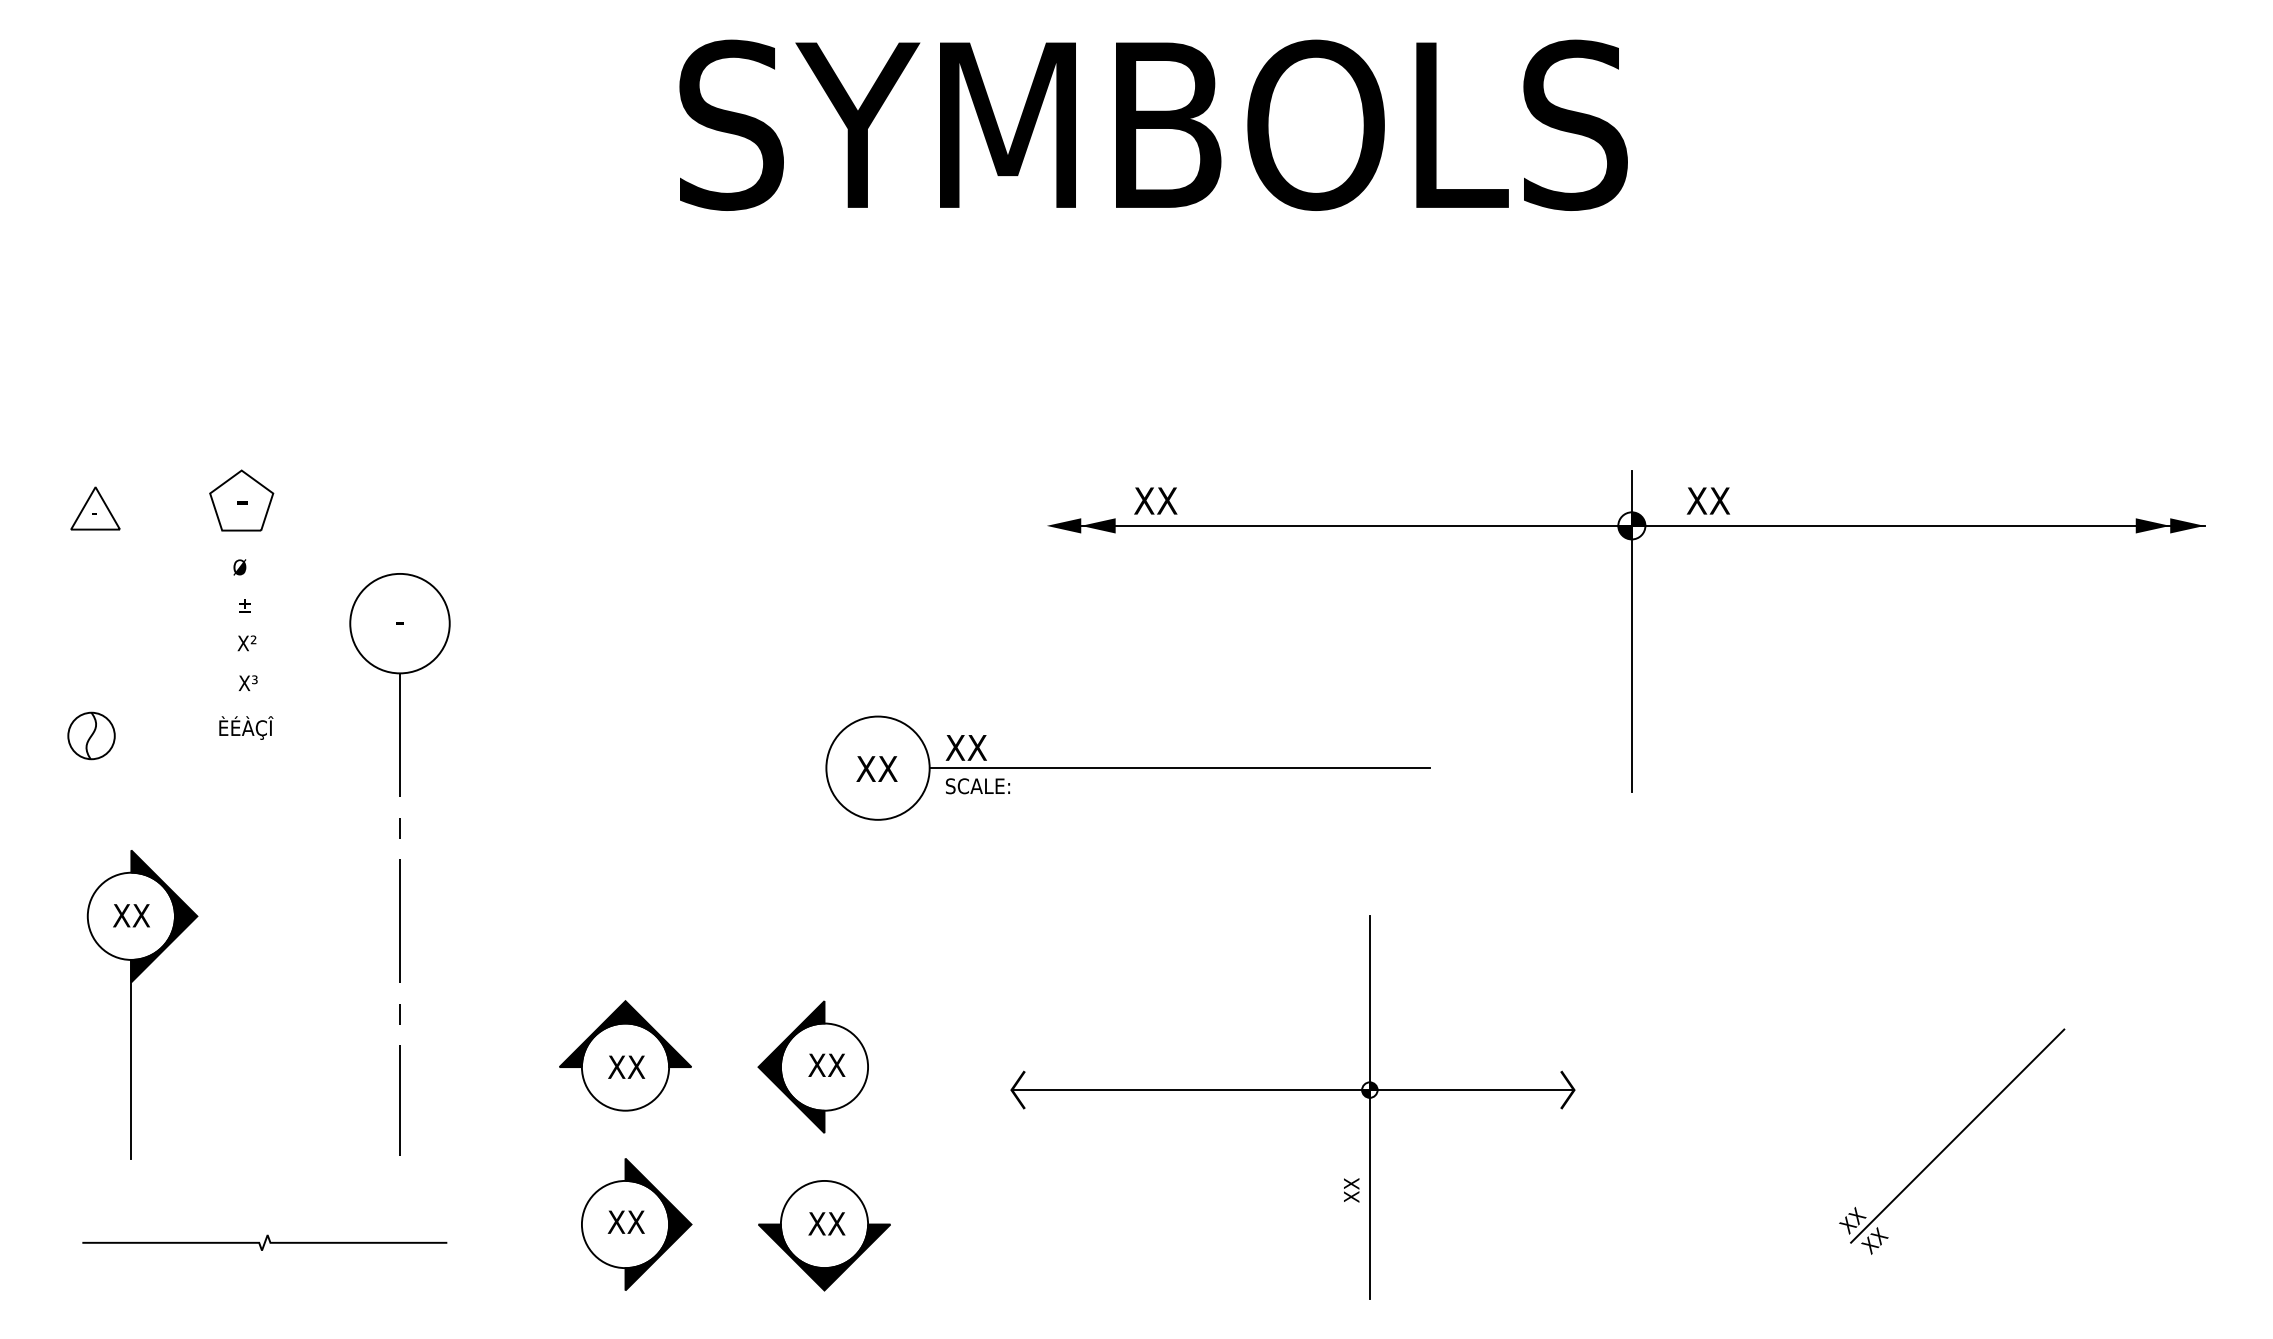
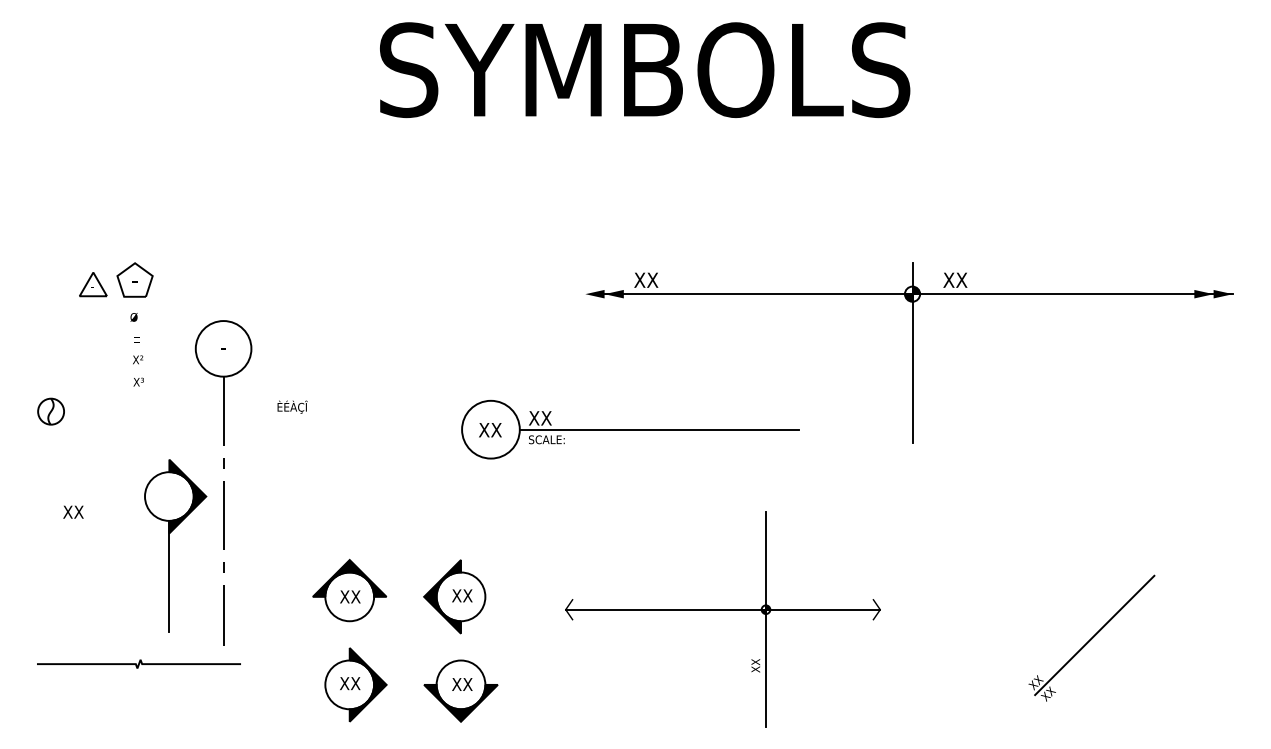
part: (95, 508) -> (93, 284), moved
text: (246, 726) -> (292, 406), moved
part: (142, 1003) -> (175, 545), moved
curve: (263, 1241) -> (138, 663), moved

